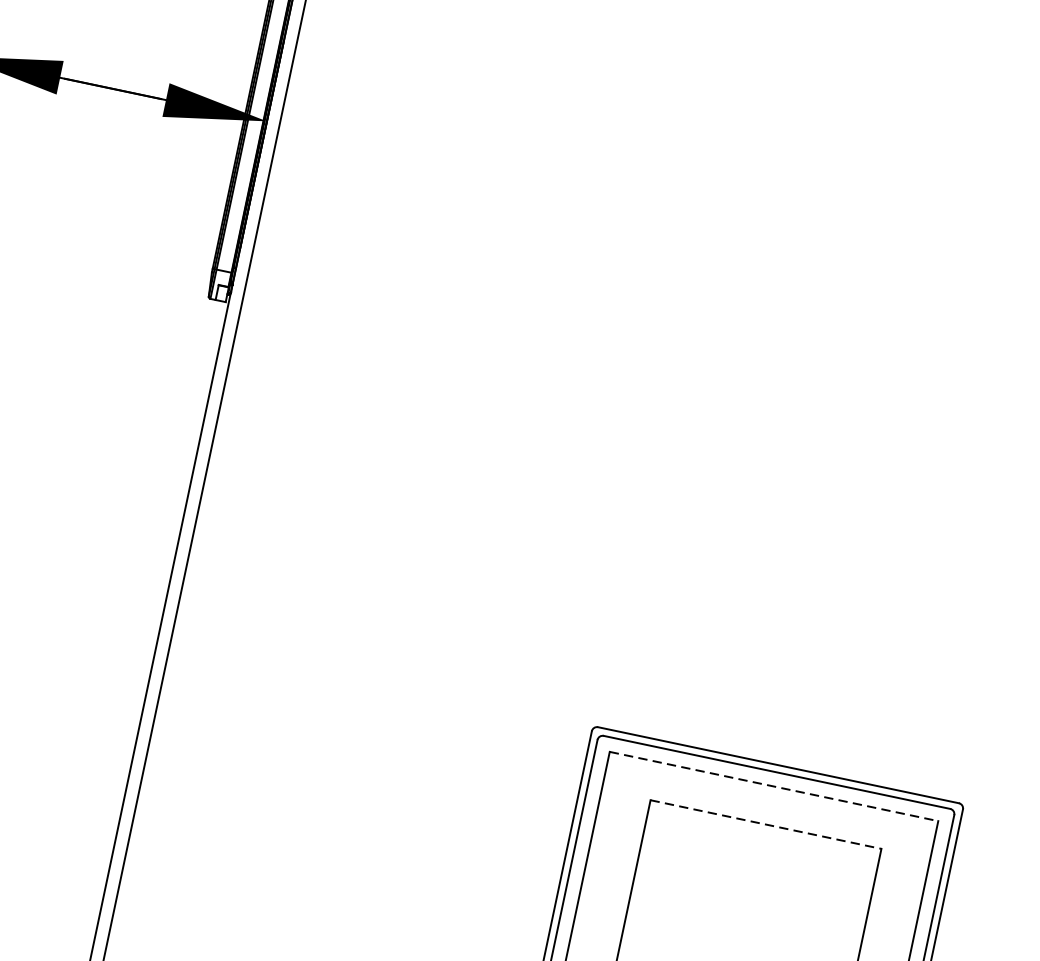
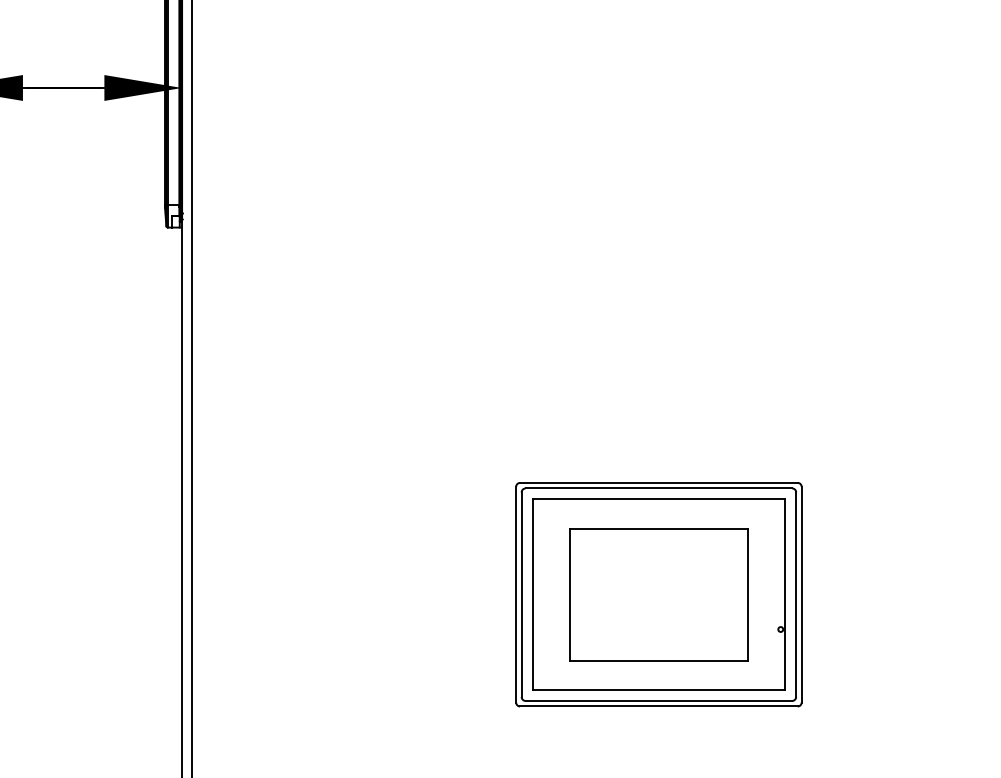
line: (774, 786) -> (659, 499), dashed -> solid
line: (765, 824) -> (658, 528), dashed -> solid

